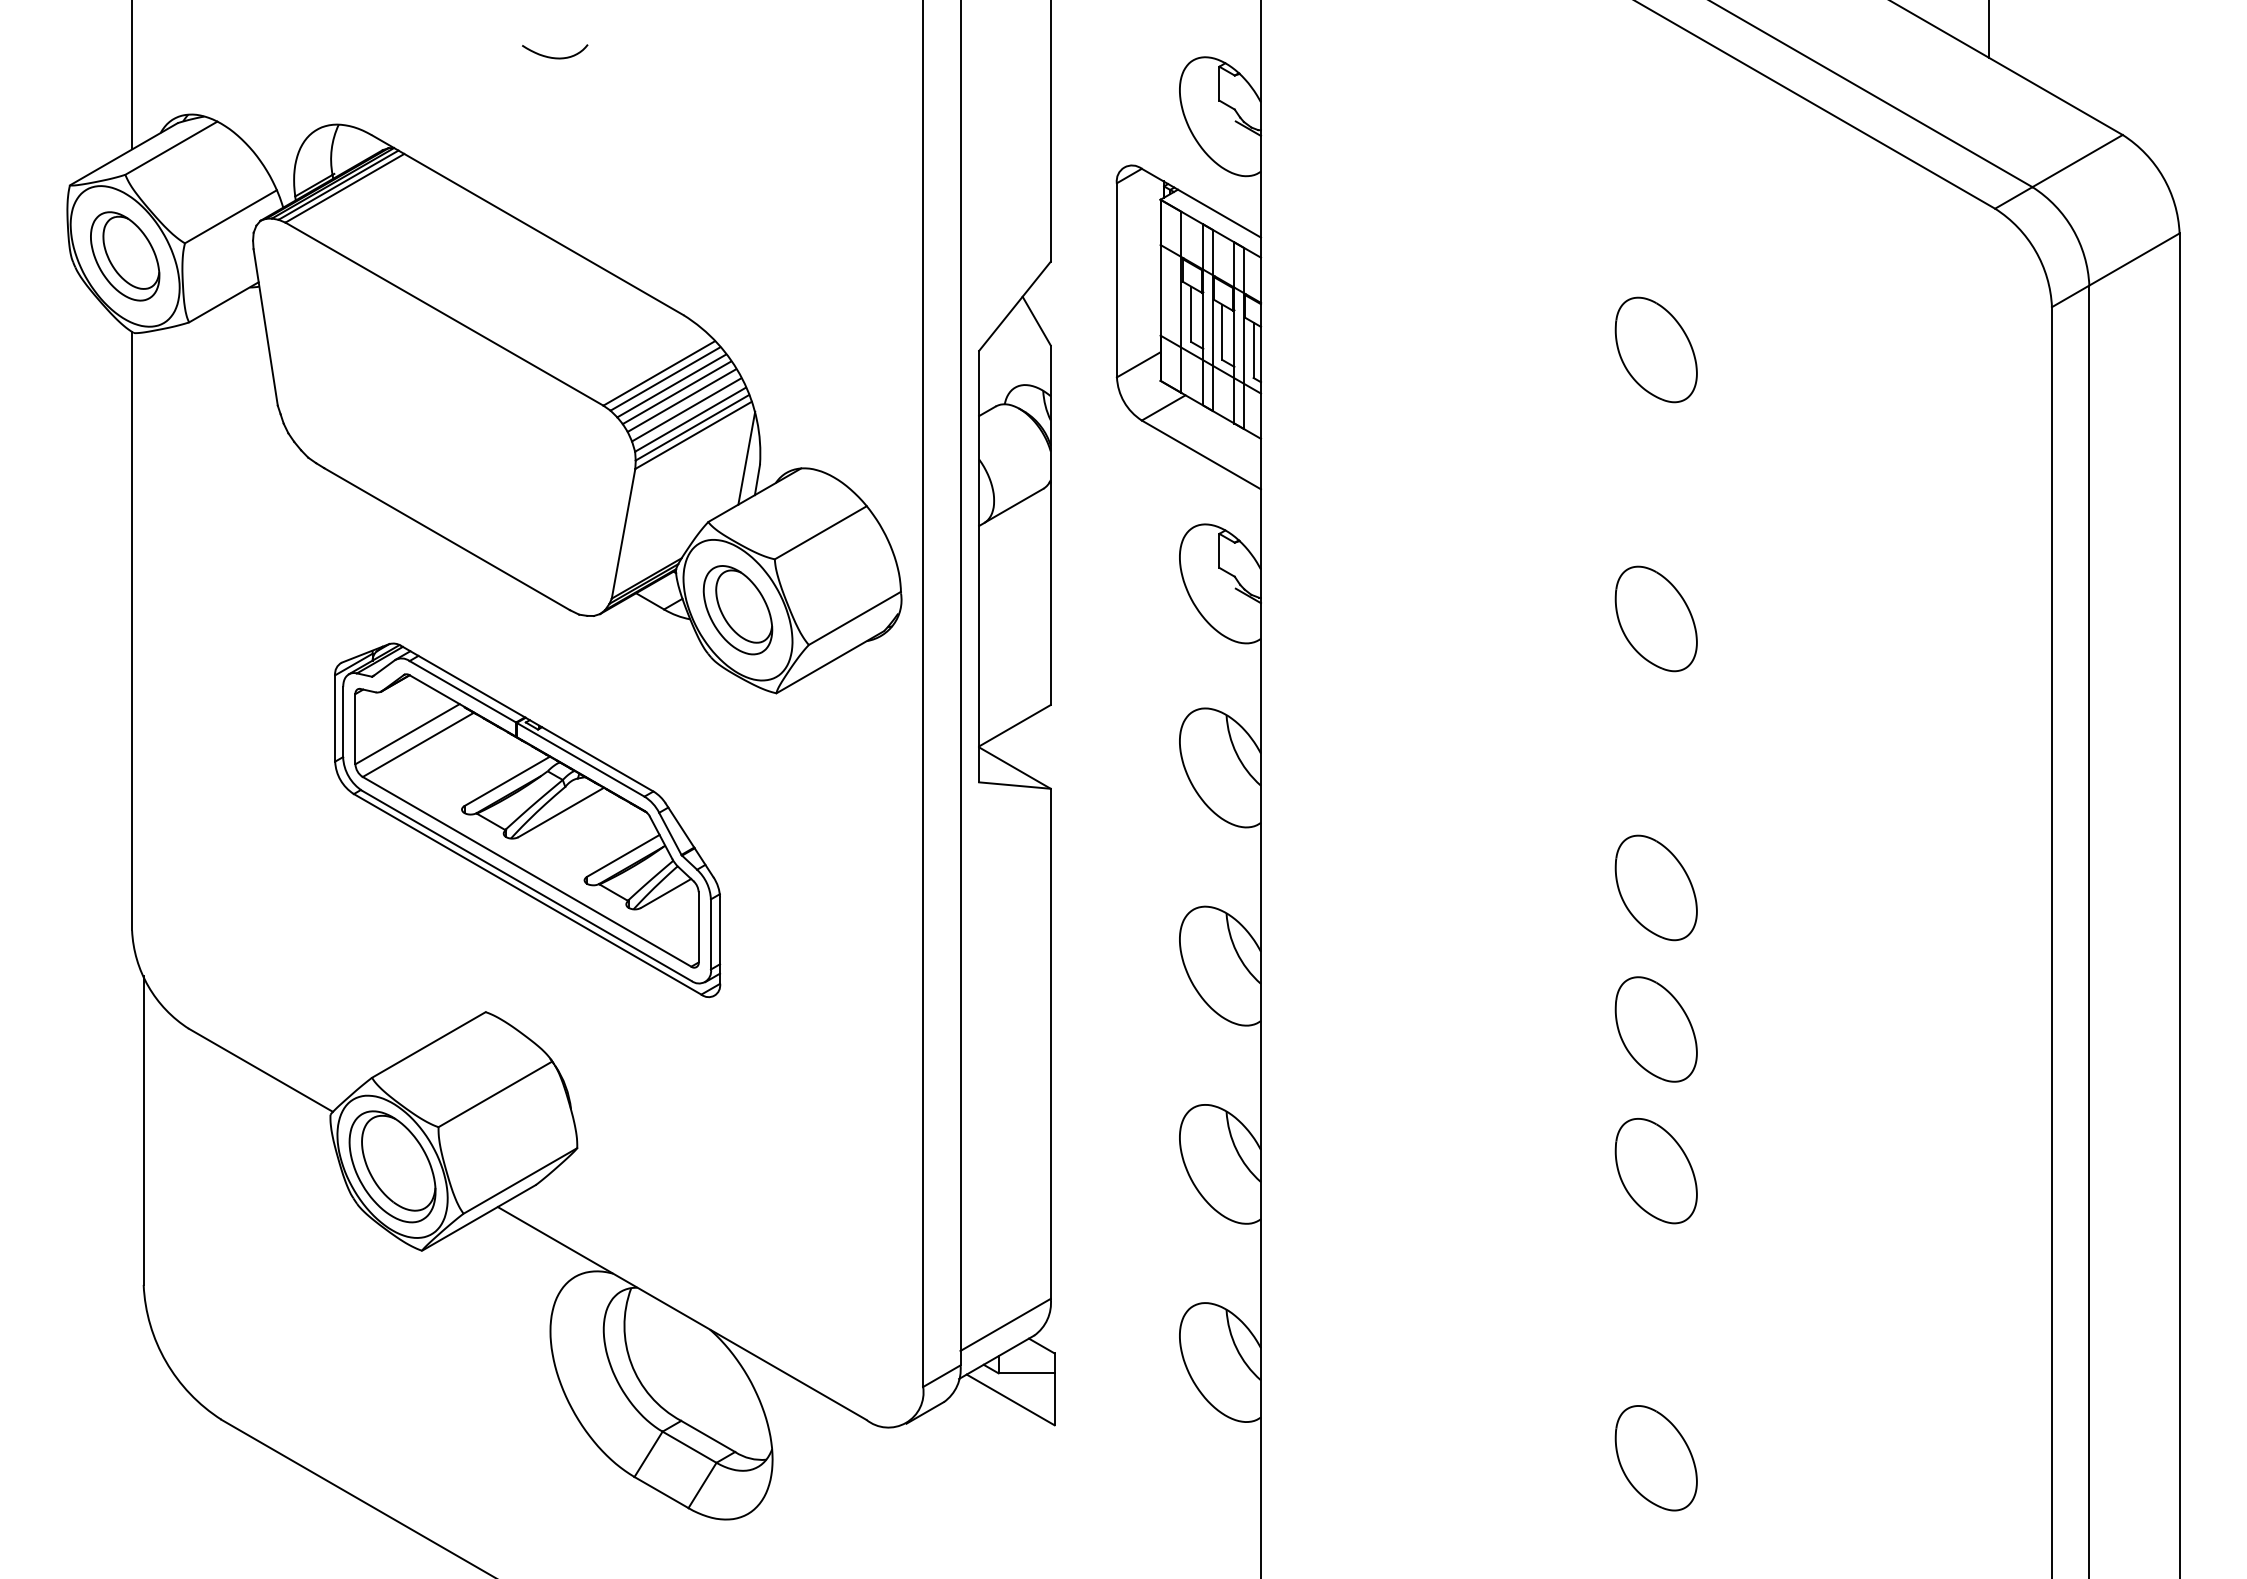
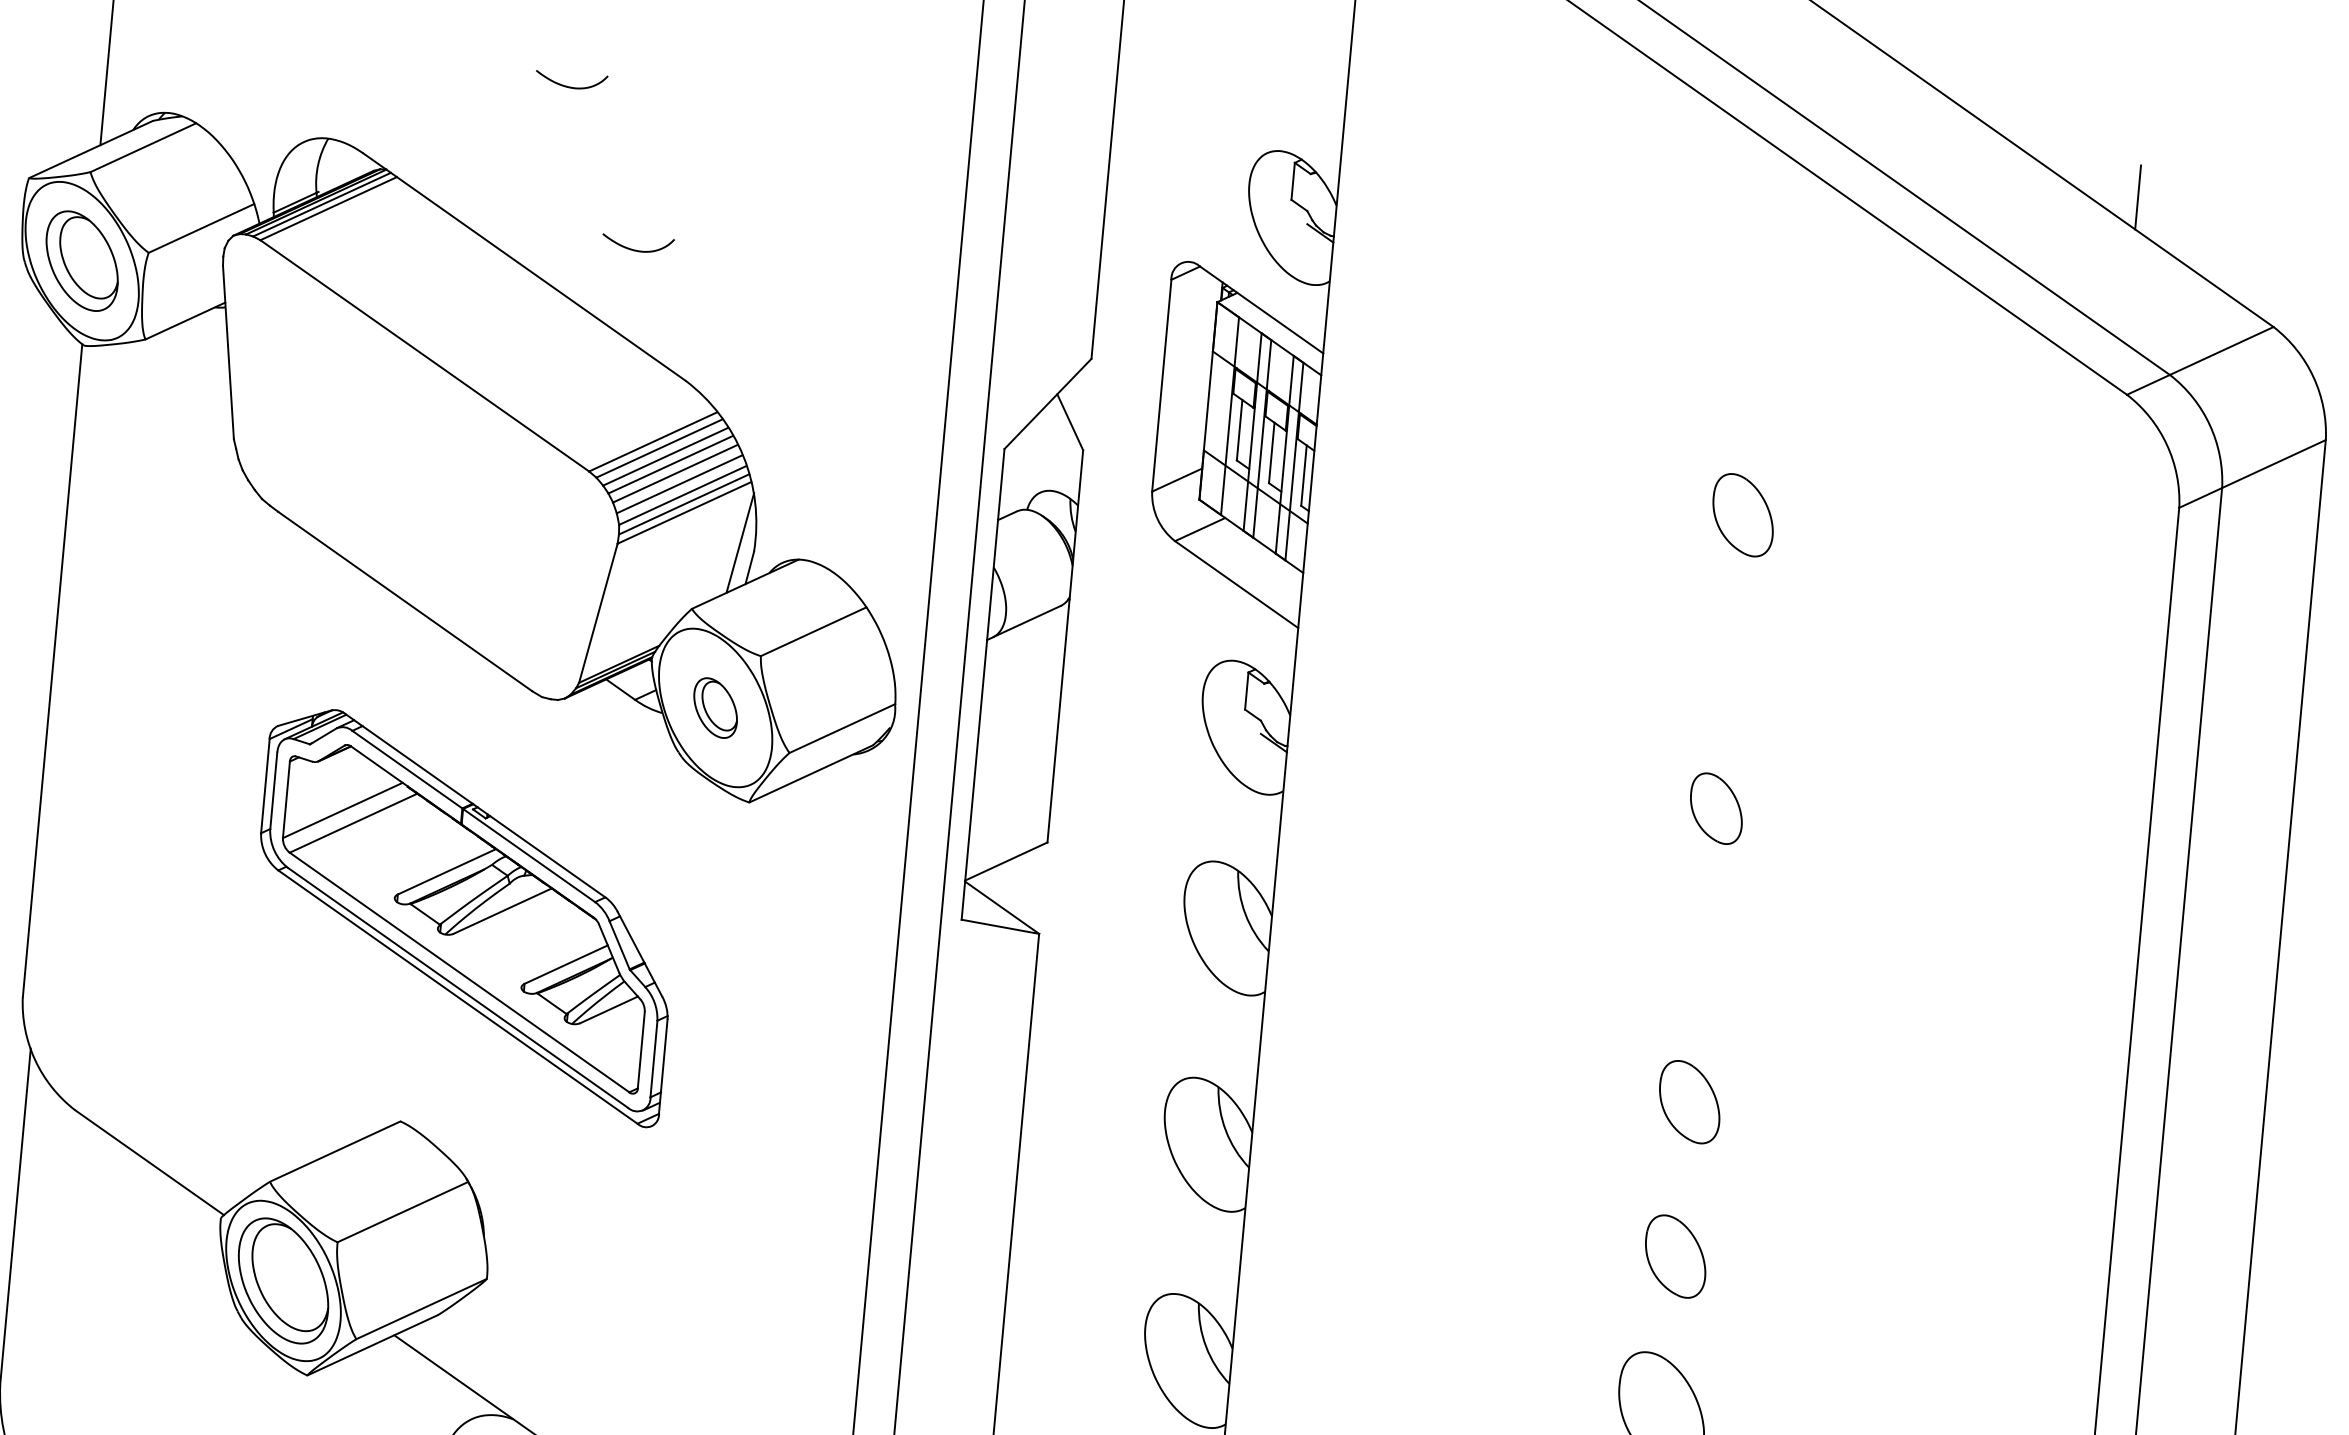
curve: (629, 200) -> (637, 250), added
part: (1655, 349) -> (1742, 514), size x0.7
part: (737, 610) -> (715, 708), size x0.6
part: (1655, 618) -> (1715, 808), size x0.6
part: (1655, 887) -> (1689, 1101), size x0.7
part: (1655, 1029) -> (1675, 1256), size x0.7

